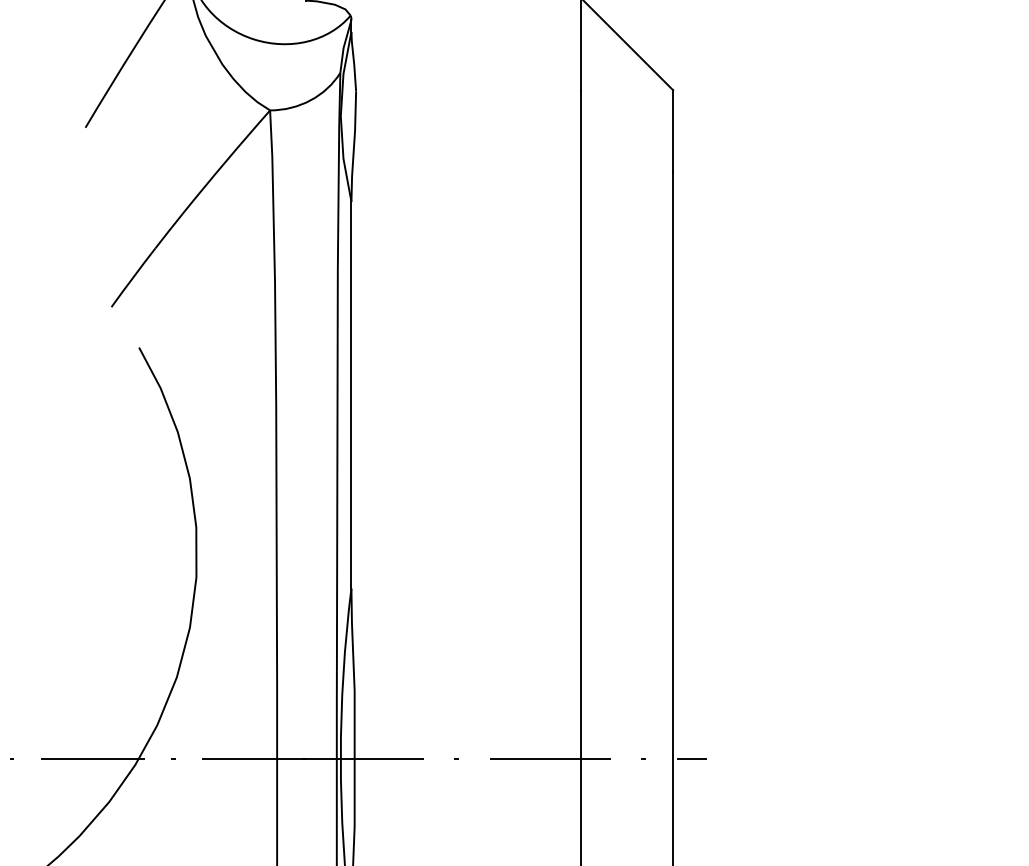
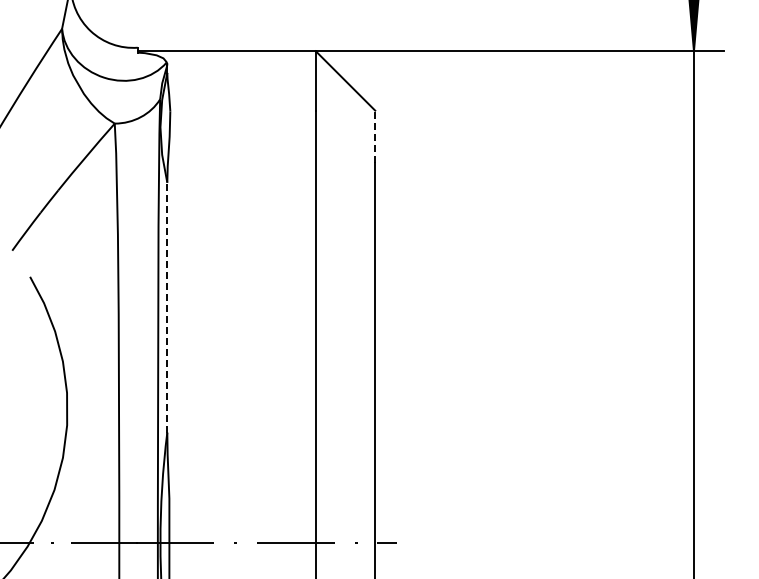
line: (673, 130) -> (375, 136), solid -> dashed
line: (351, 394) -> (167, 307), solid -> dashed

